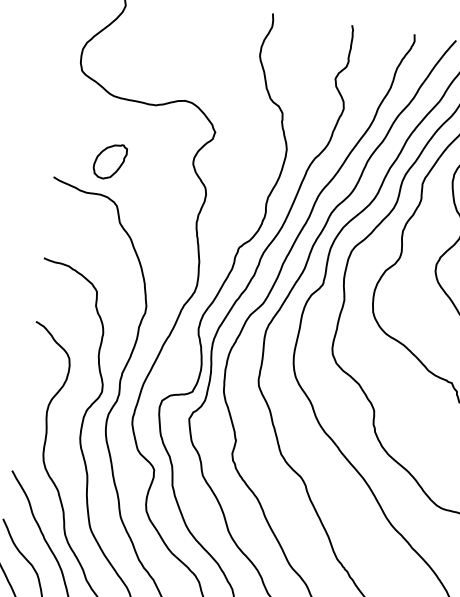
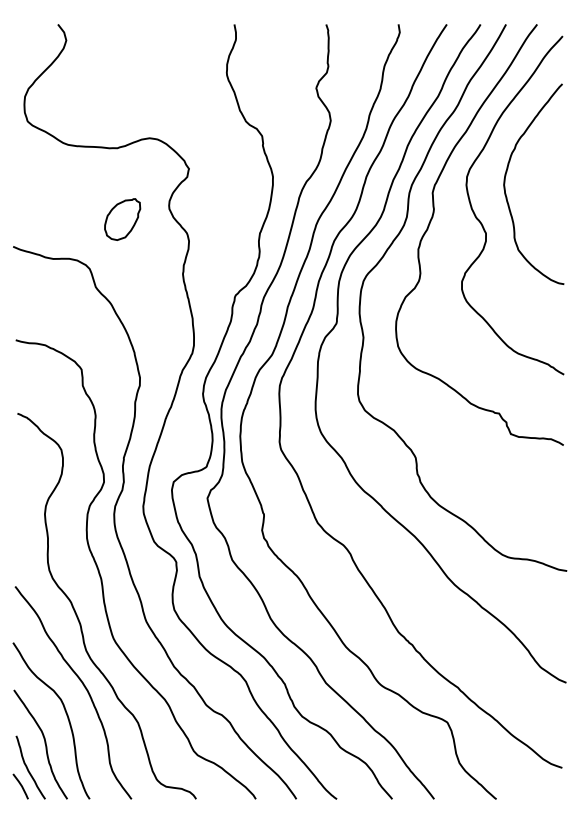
part: (110, 161) -> (122, 219), moved

